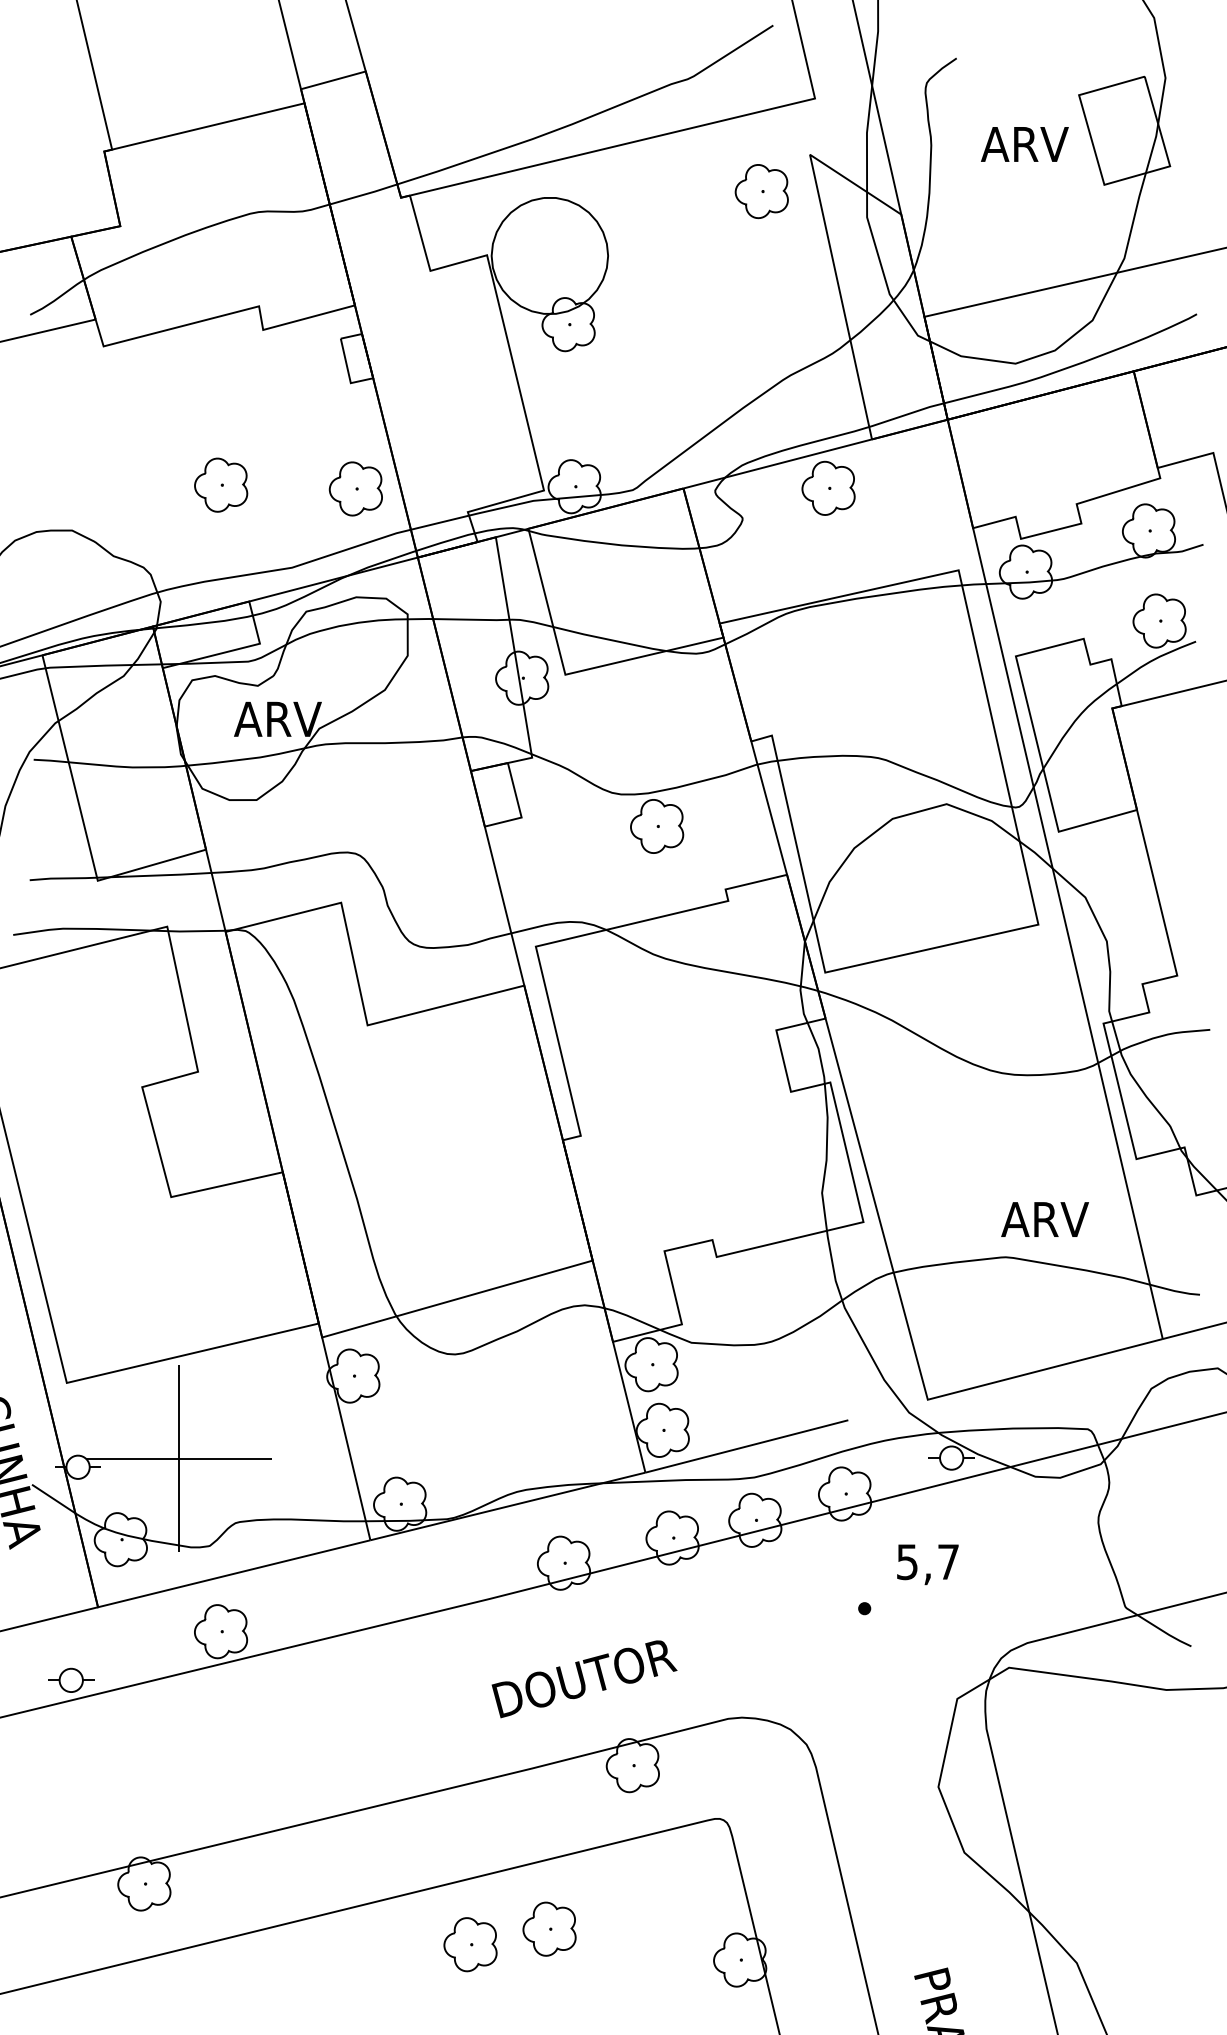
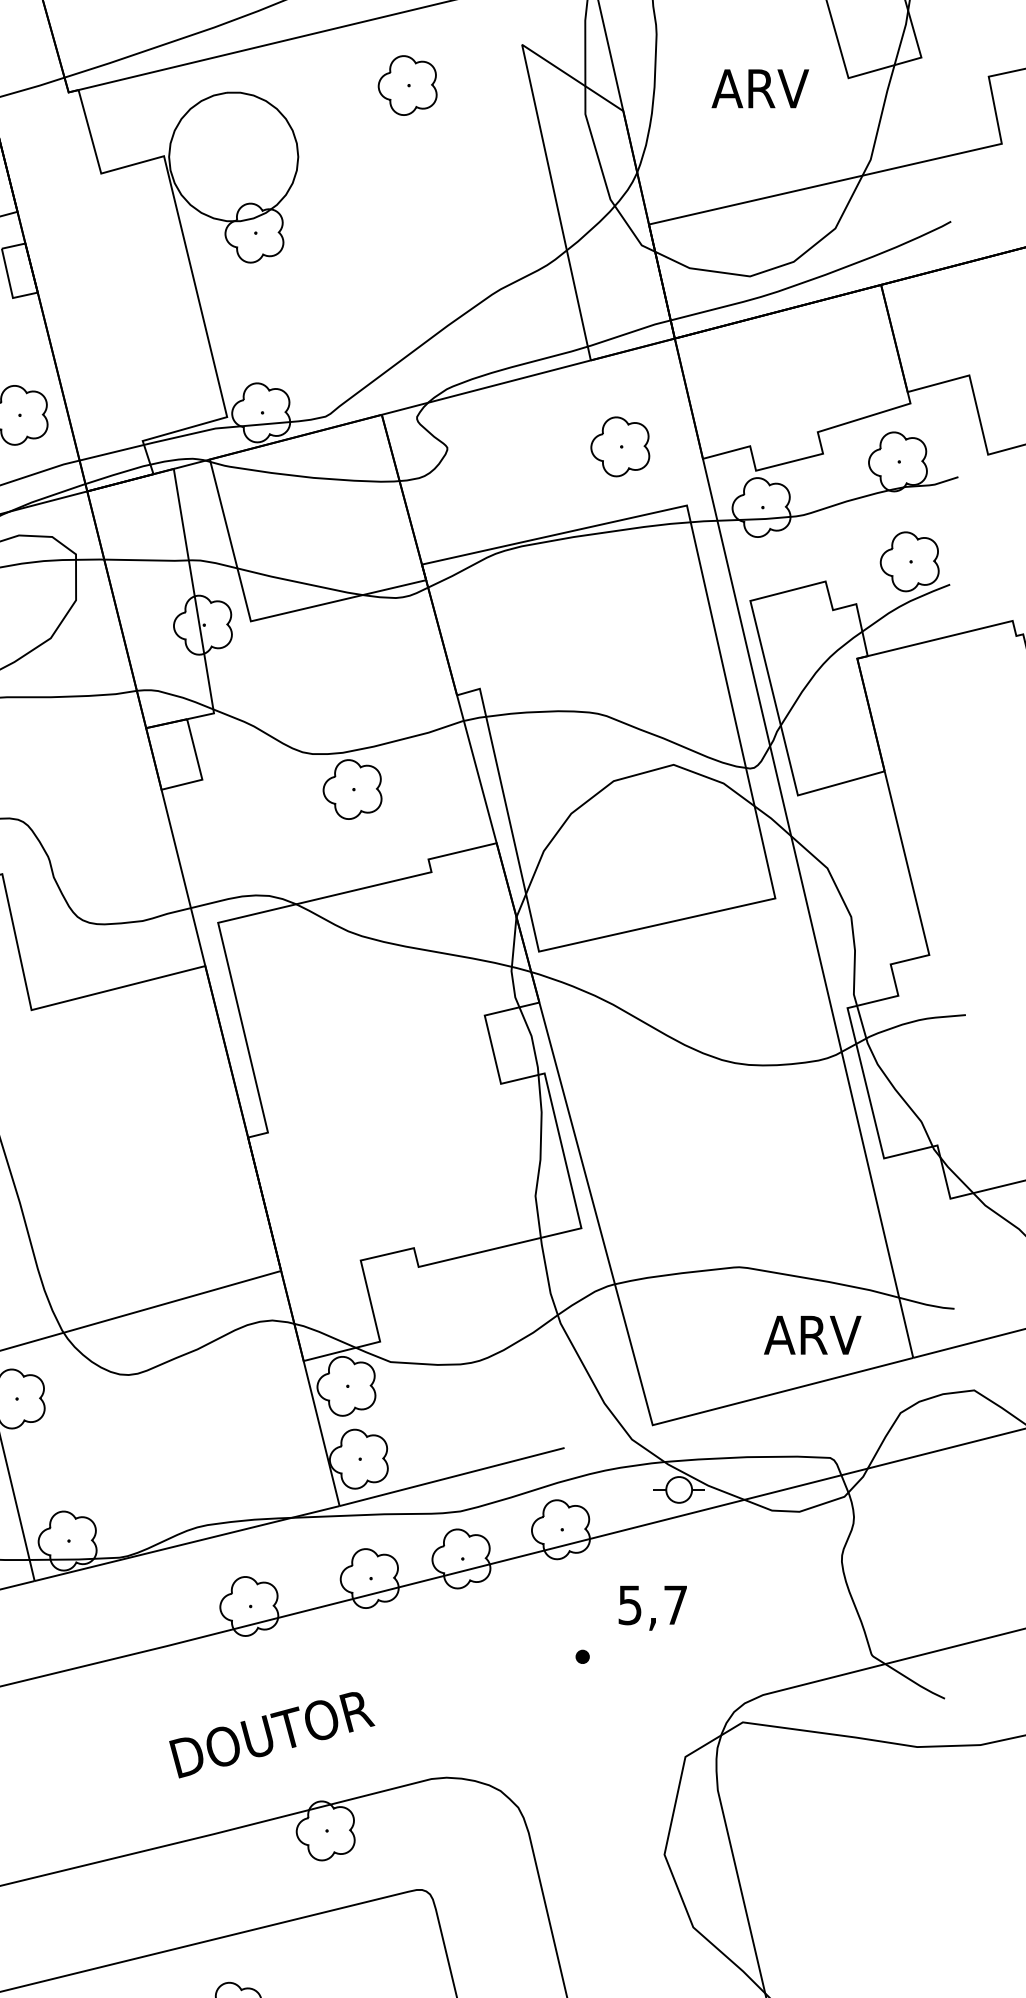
text: (1024, 144) -> (759, 88), moved
part: (761, 191) -> (407, 85), moved
part: (828, 487) -> (620, 445), moved
text: (1044, 1219) -> (812, 1335), moved

